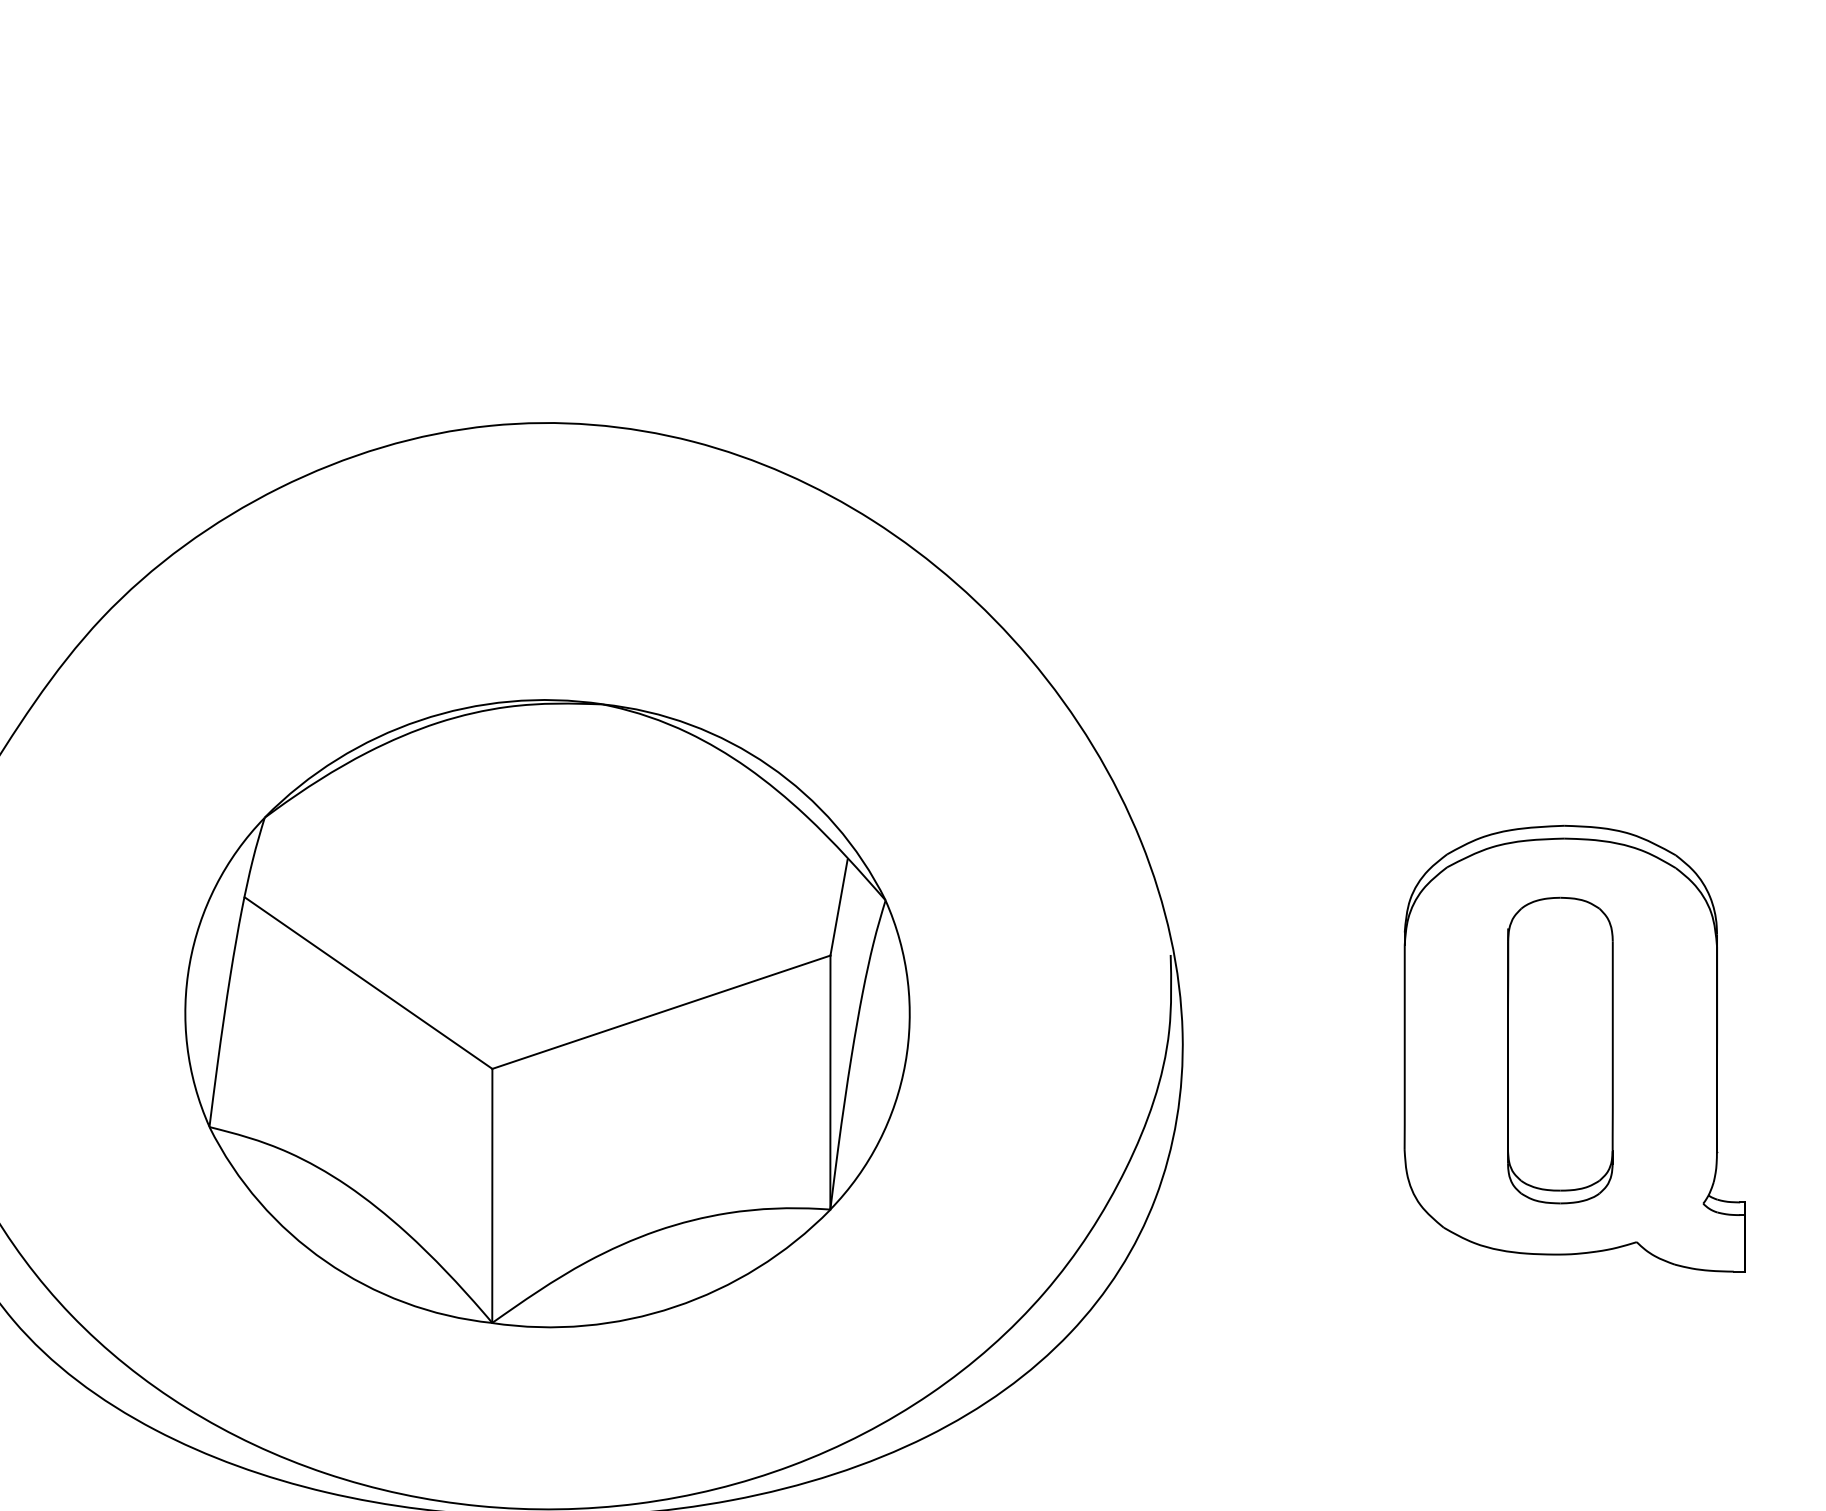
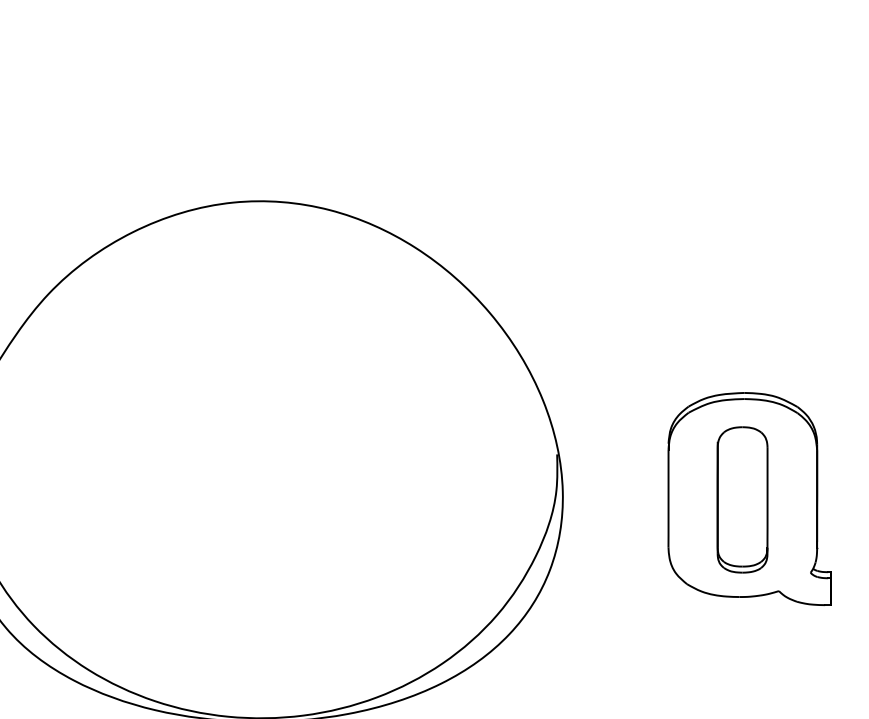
part: (547, 1013) -> (260, 482), removed

